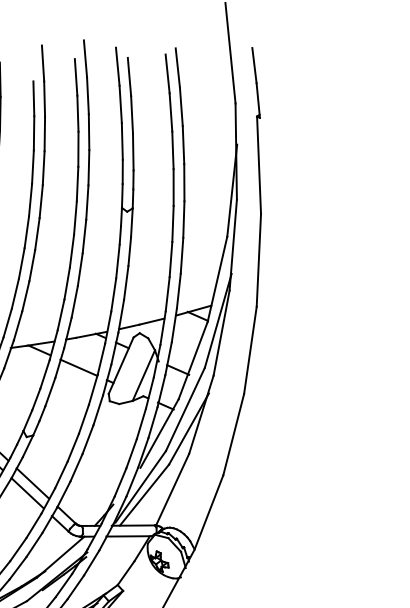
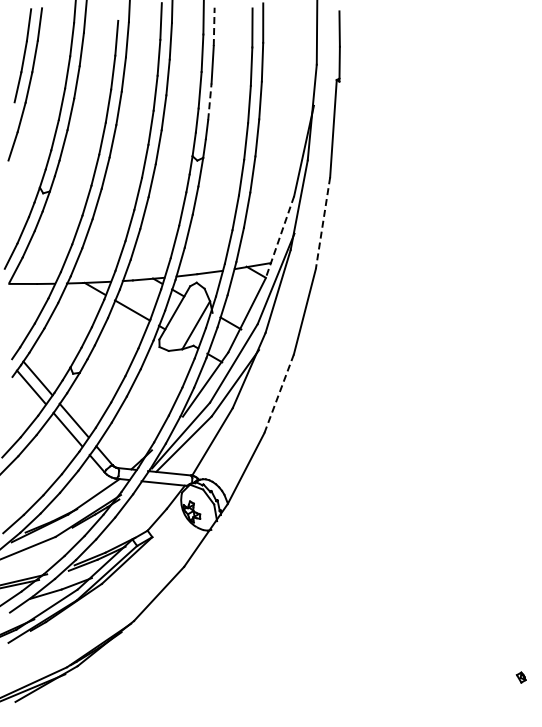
line: (129, 76) -> (214, 26), solid -> dashed
line: (132, 151) -> (209, 101), solid -> dashed
line: (258, 260) -> (322, 223), solid -> dashed
line: (217, 279) -> (279, 237), solid -> dashed
line: (234, 434) -> (279, 393), solid -> dashed

